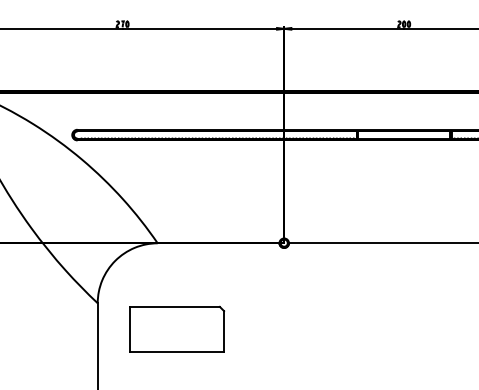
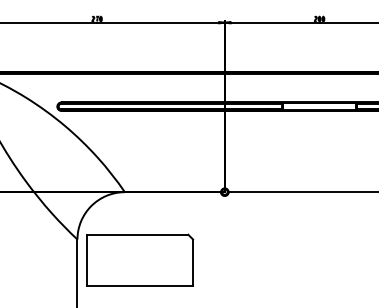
part: (177, 329) -> (140, 260), size x1.43

